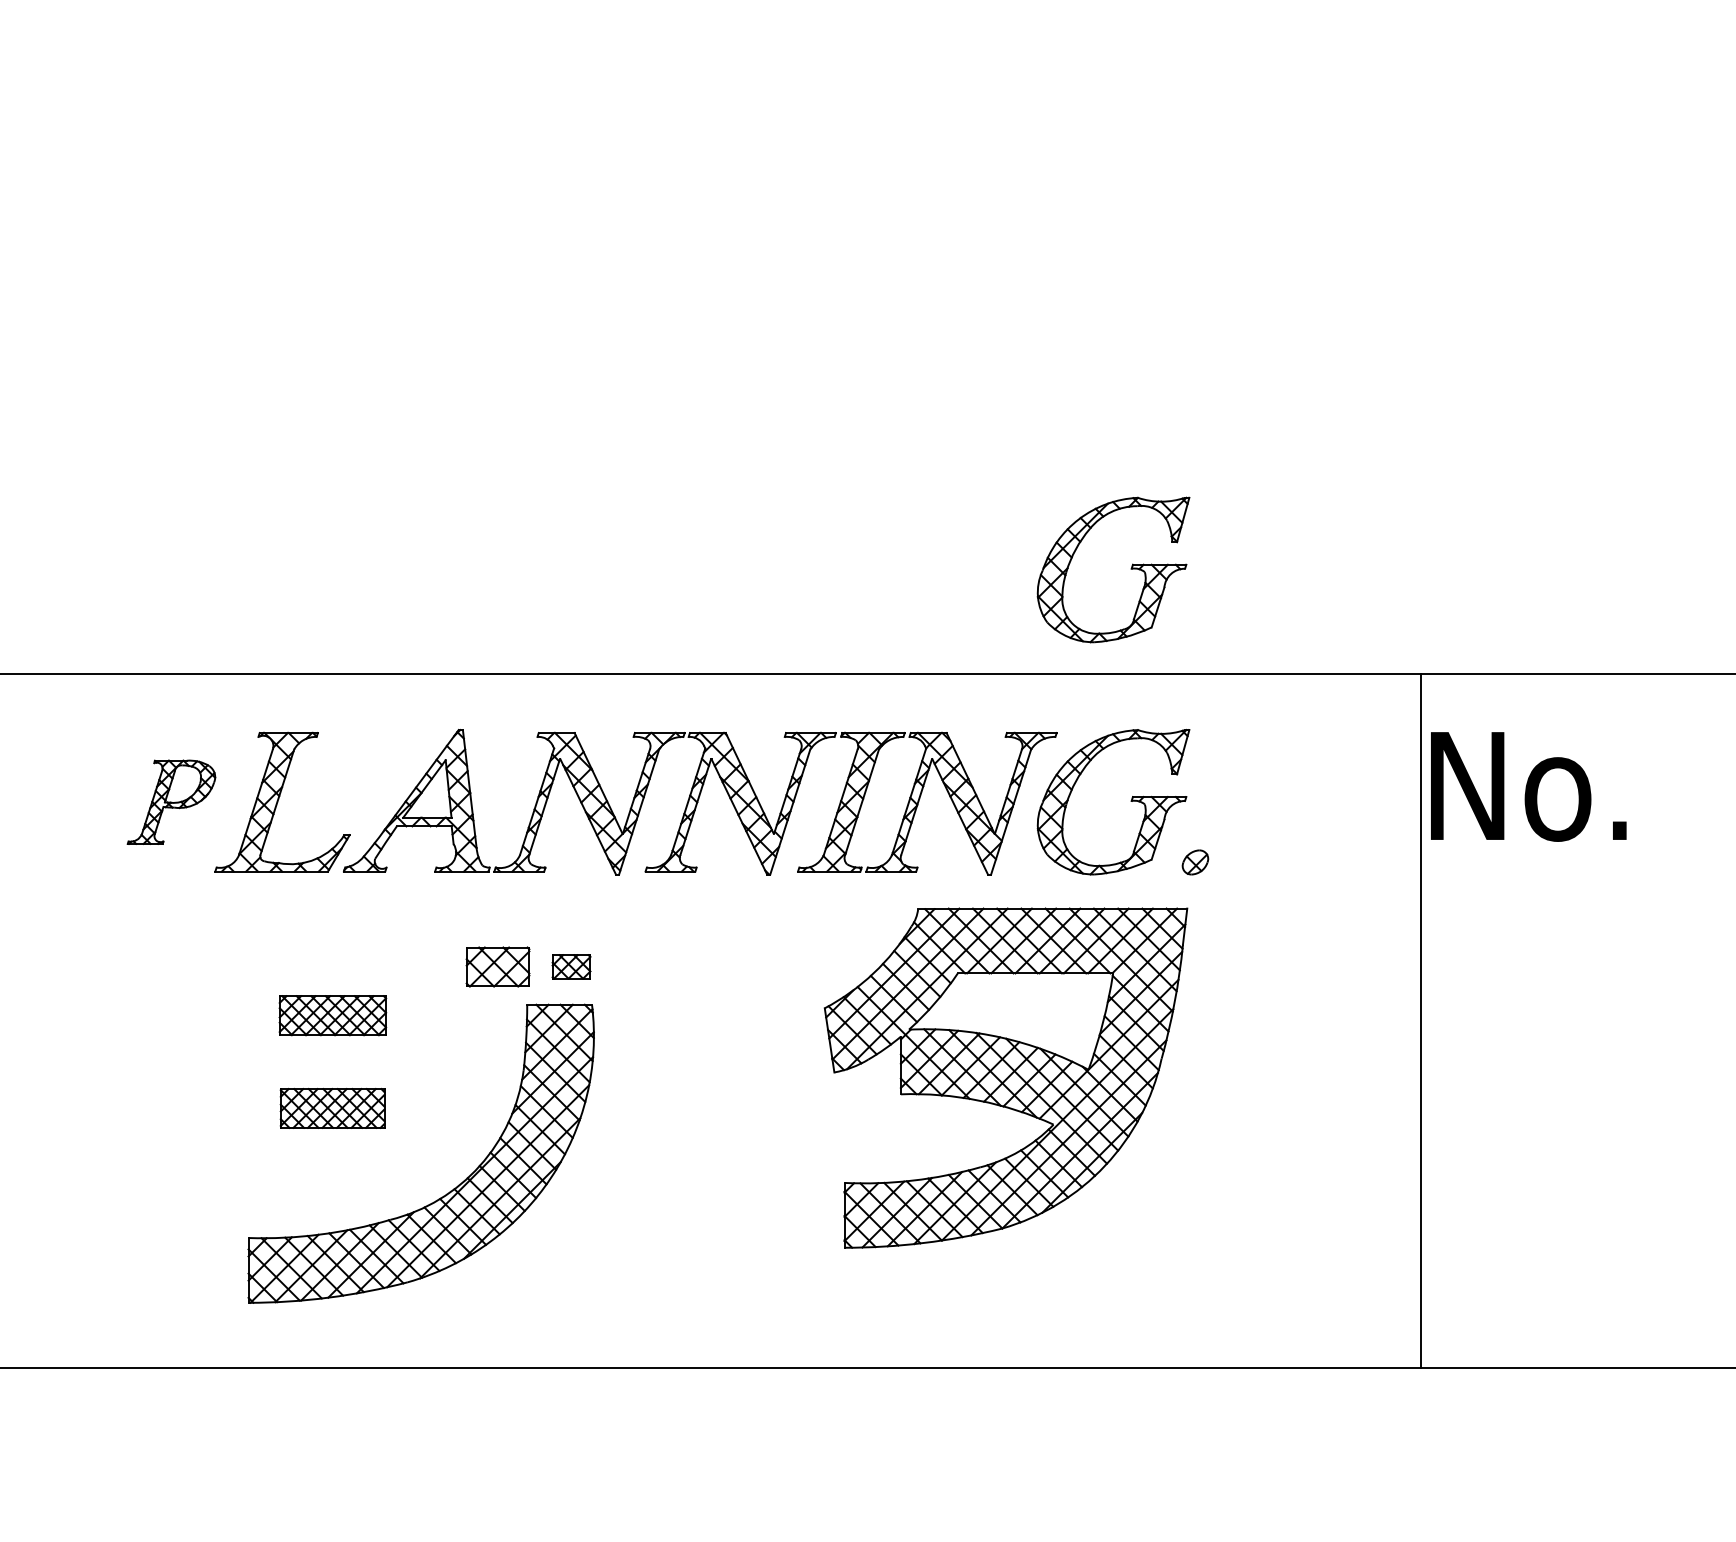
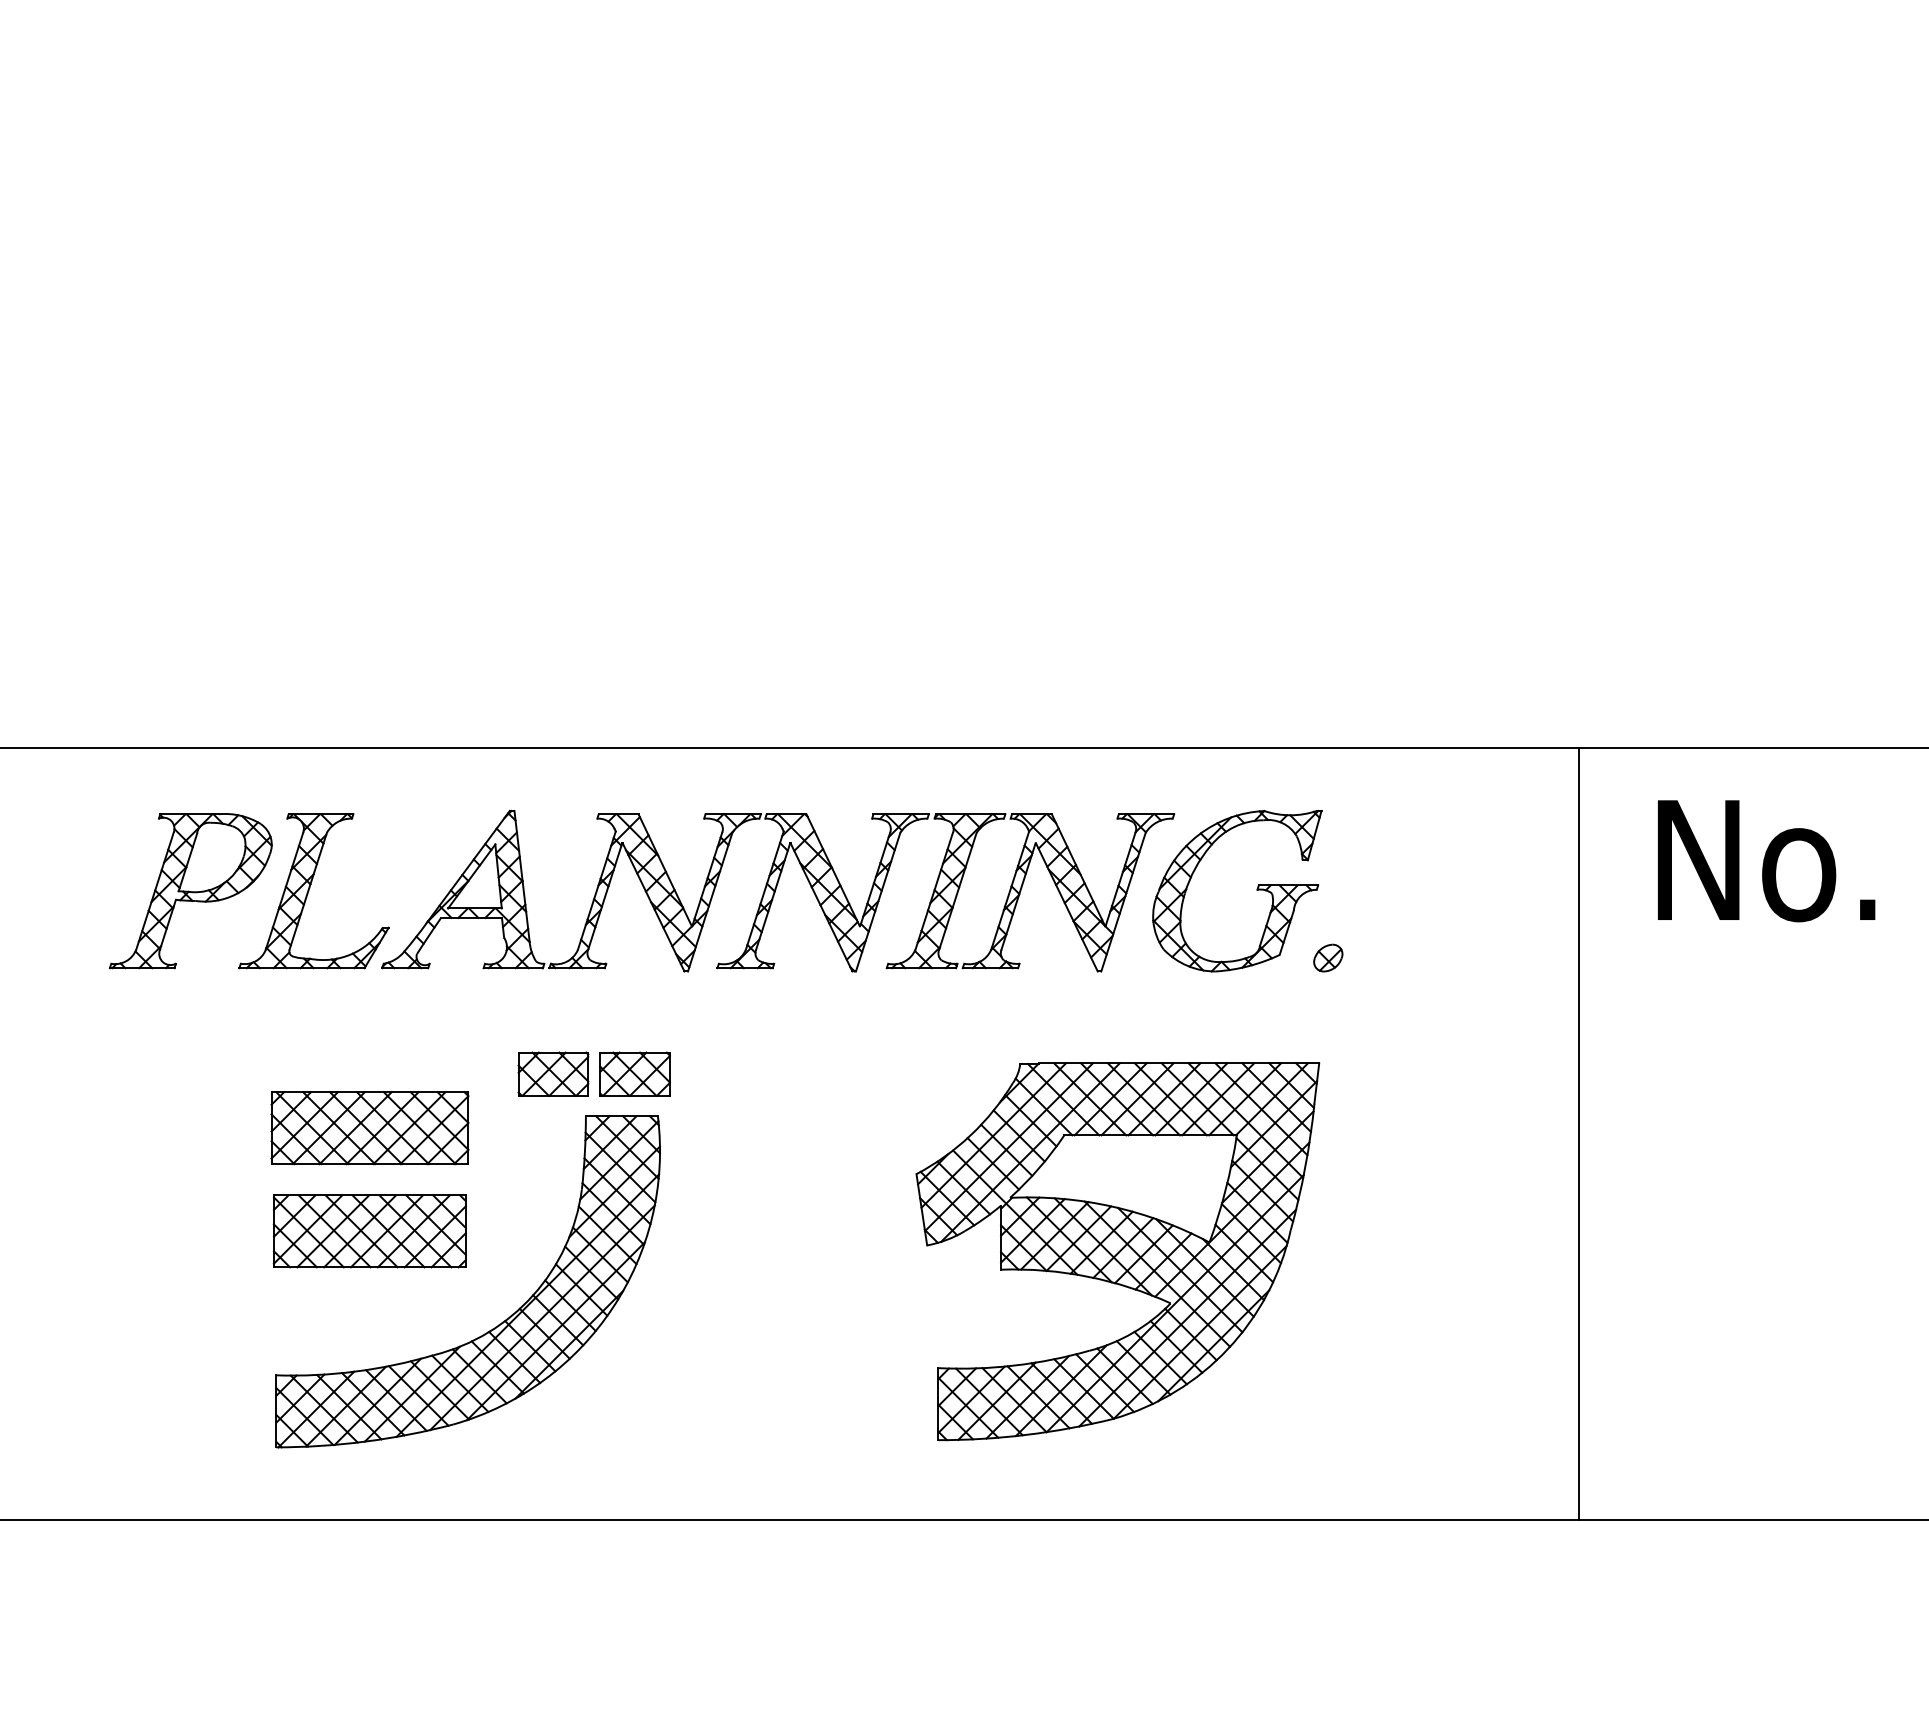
part: (1130, 569) -> (1256, 632), removed
text: (1528, 787) -> (1766, 861), moved
part: (171, 802) -> (190, 891), size x1.67
part: (570, 966) -> (634, 1073), size x1.67
part: (332, 1015) -> (369, 1128), size x1.67
part: (1005, 1077) -> (1117, 1251), moved
part: (332, 1108) -> (369, 1231), size x1.67

